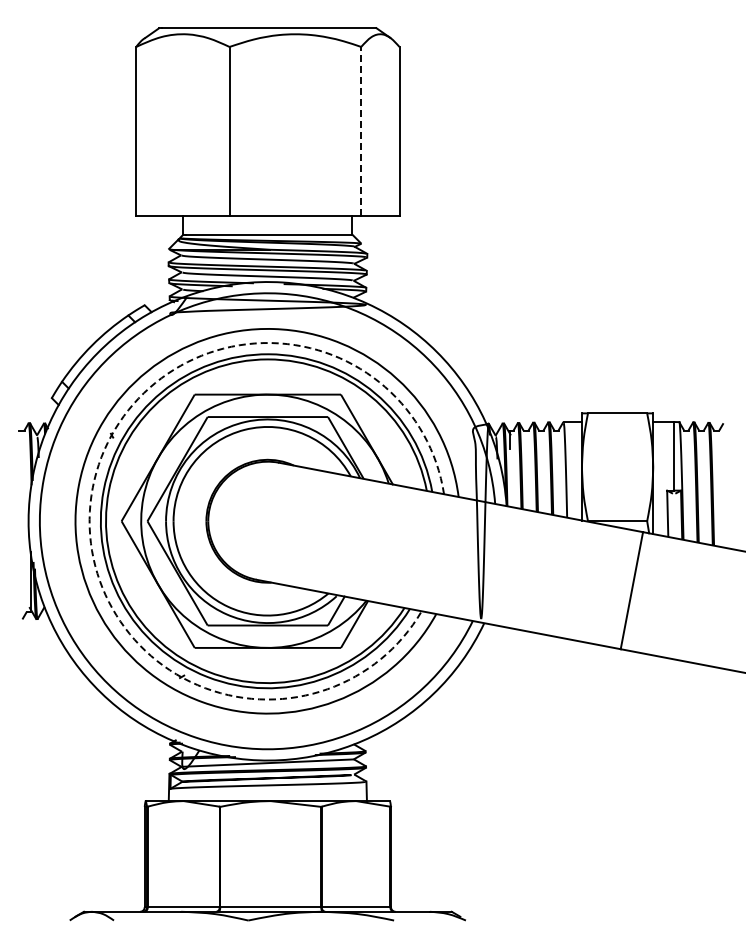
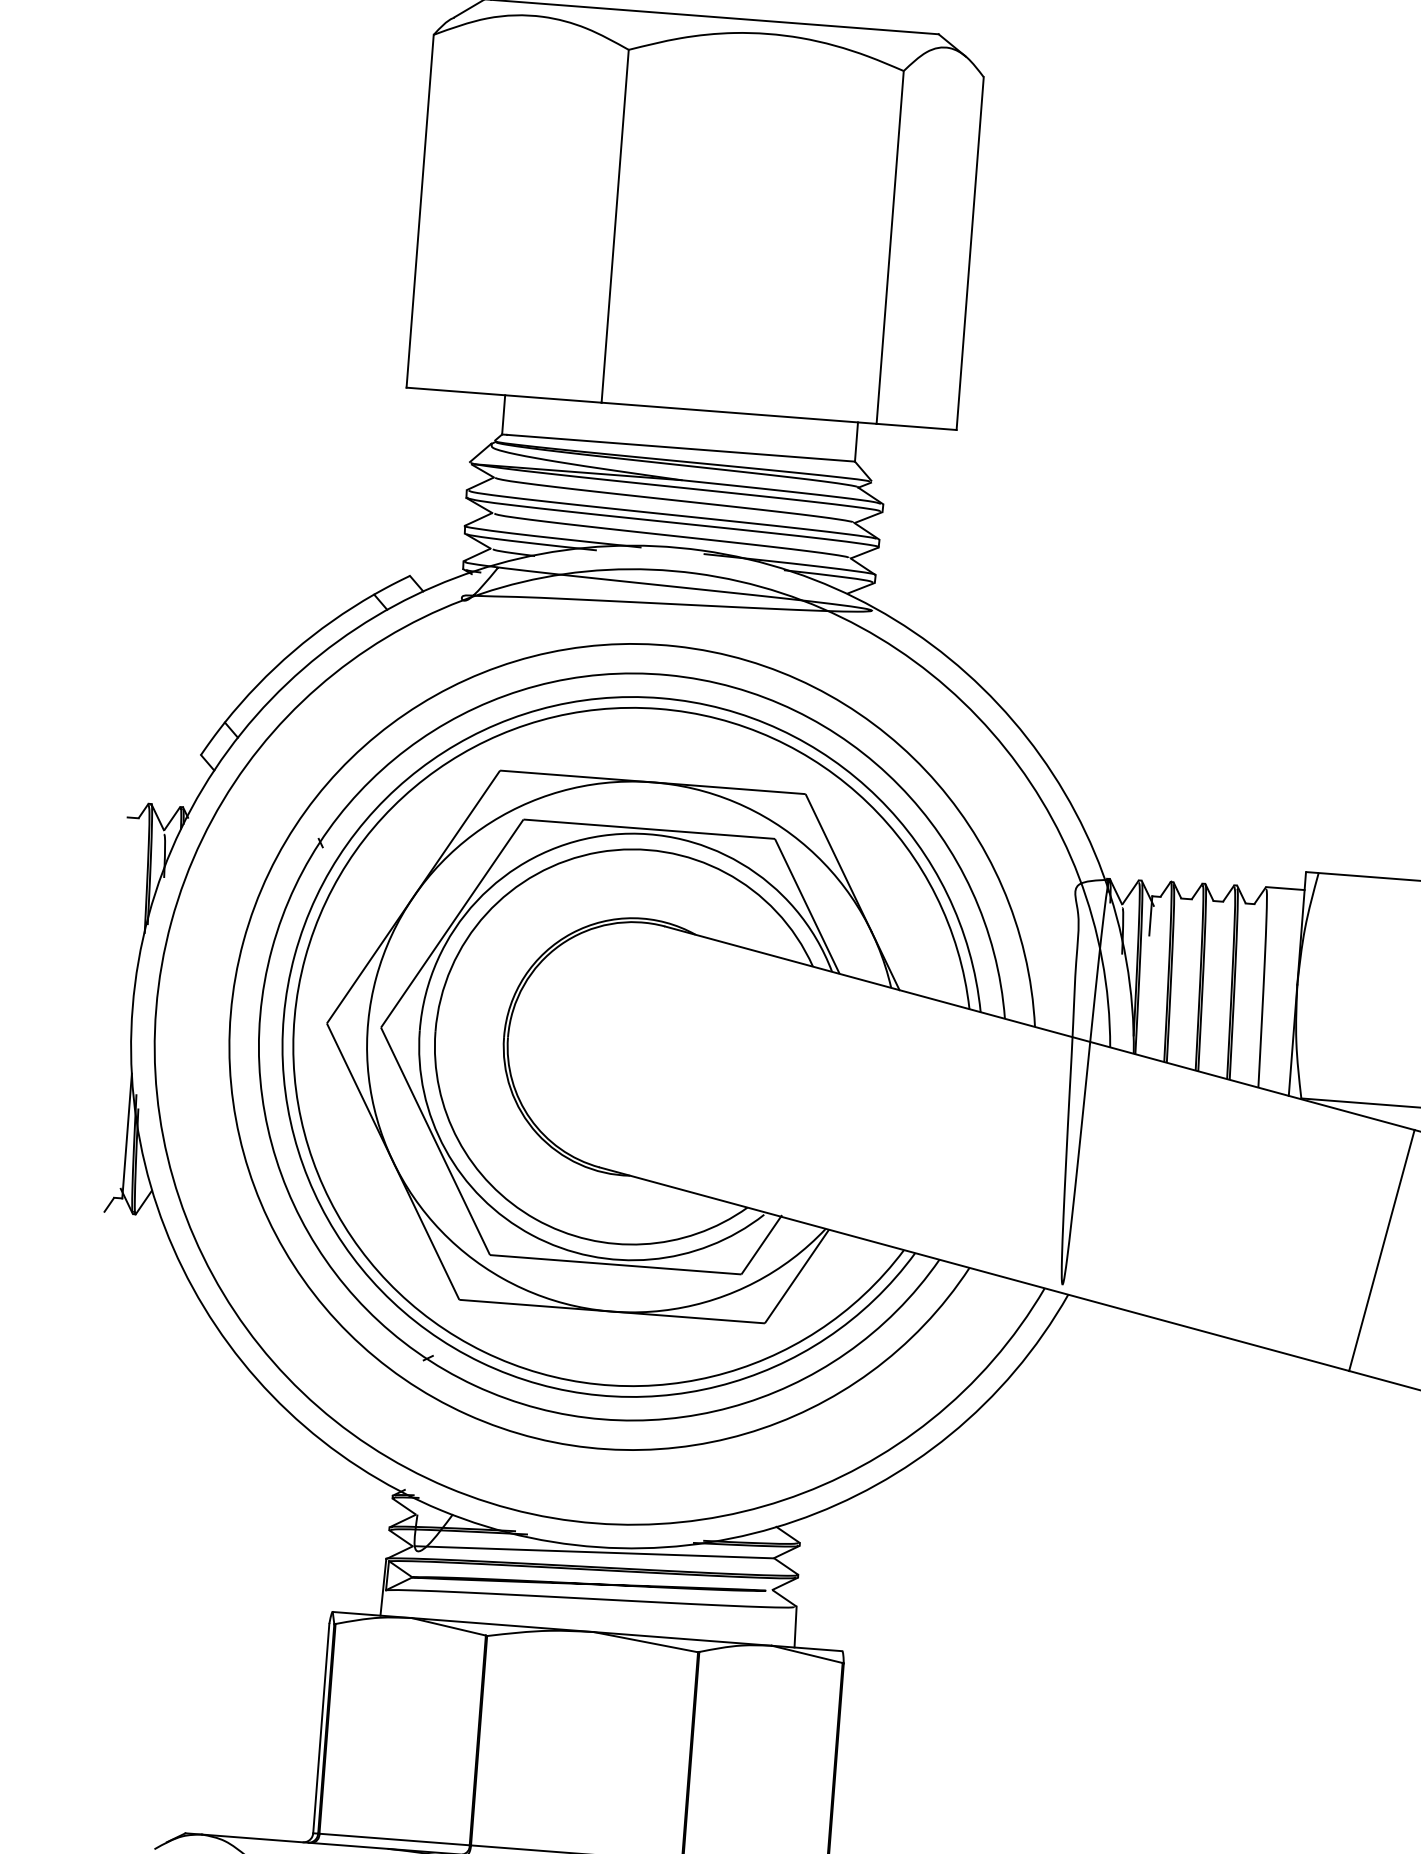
line: (361, 130) -> (890, 245), dashed -> solid
arc: (92, 487) -> (271, 948), dashed -> solid

